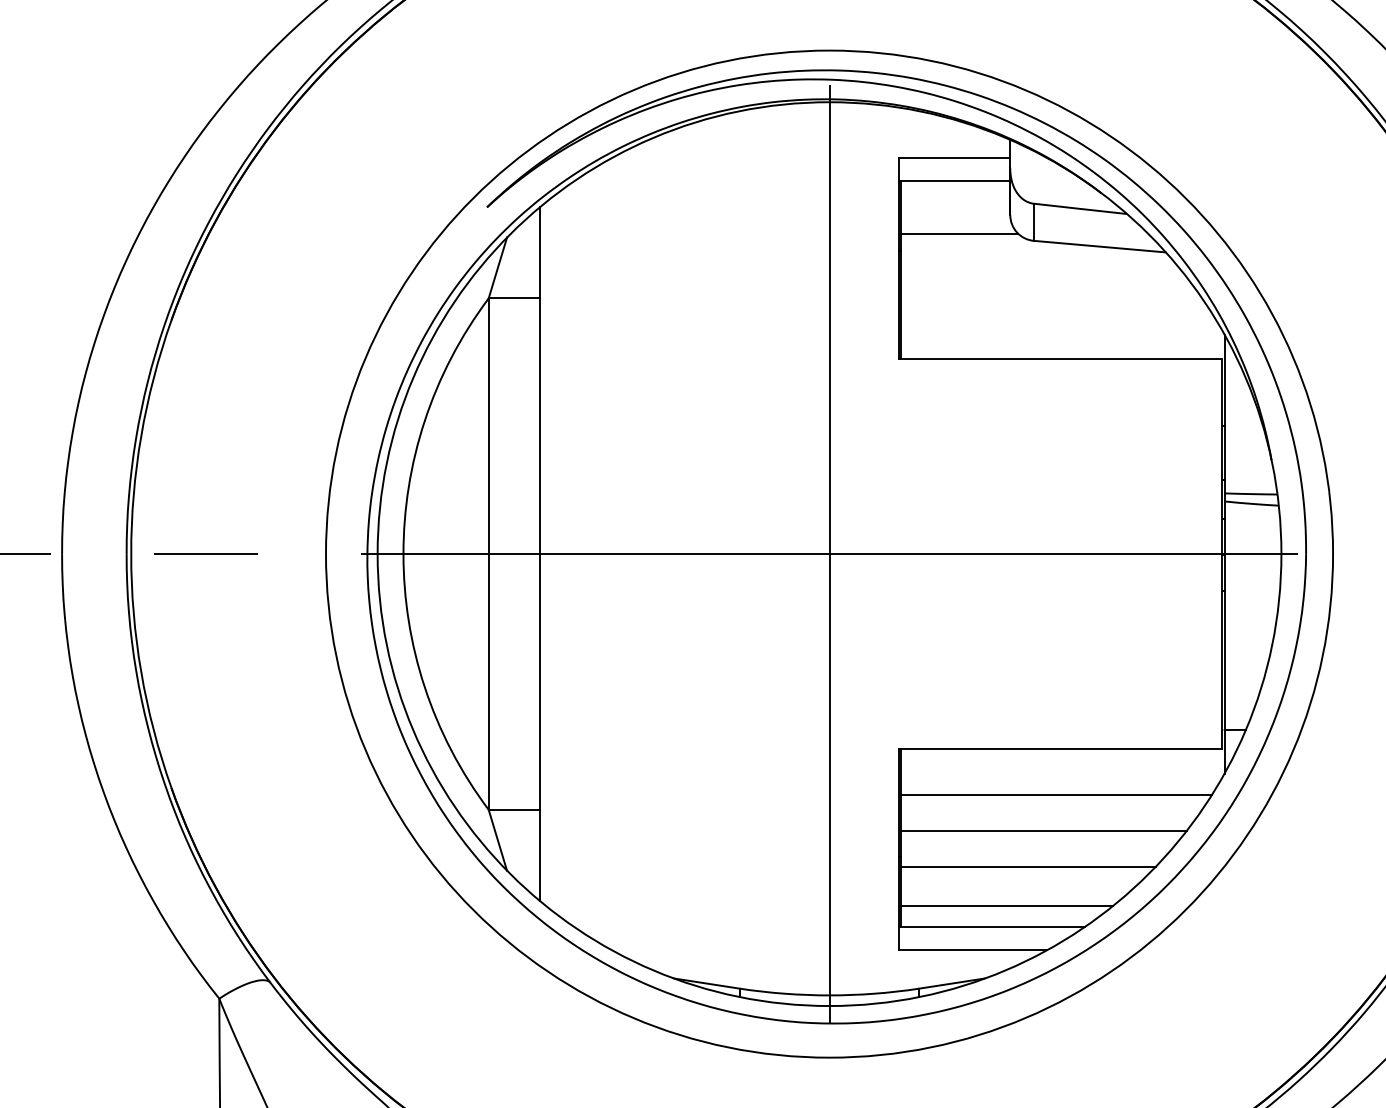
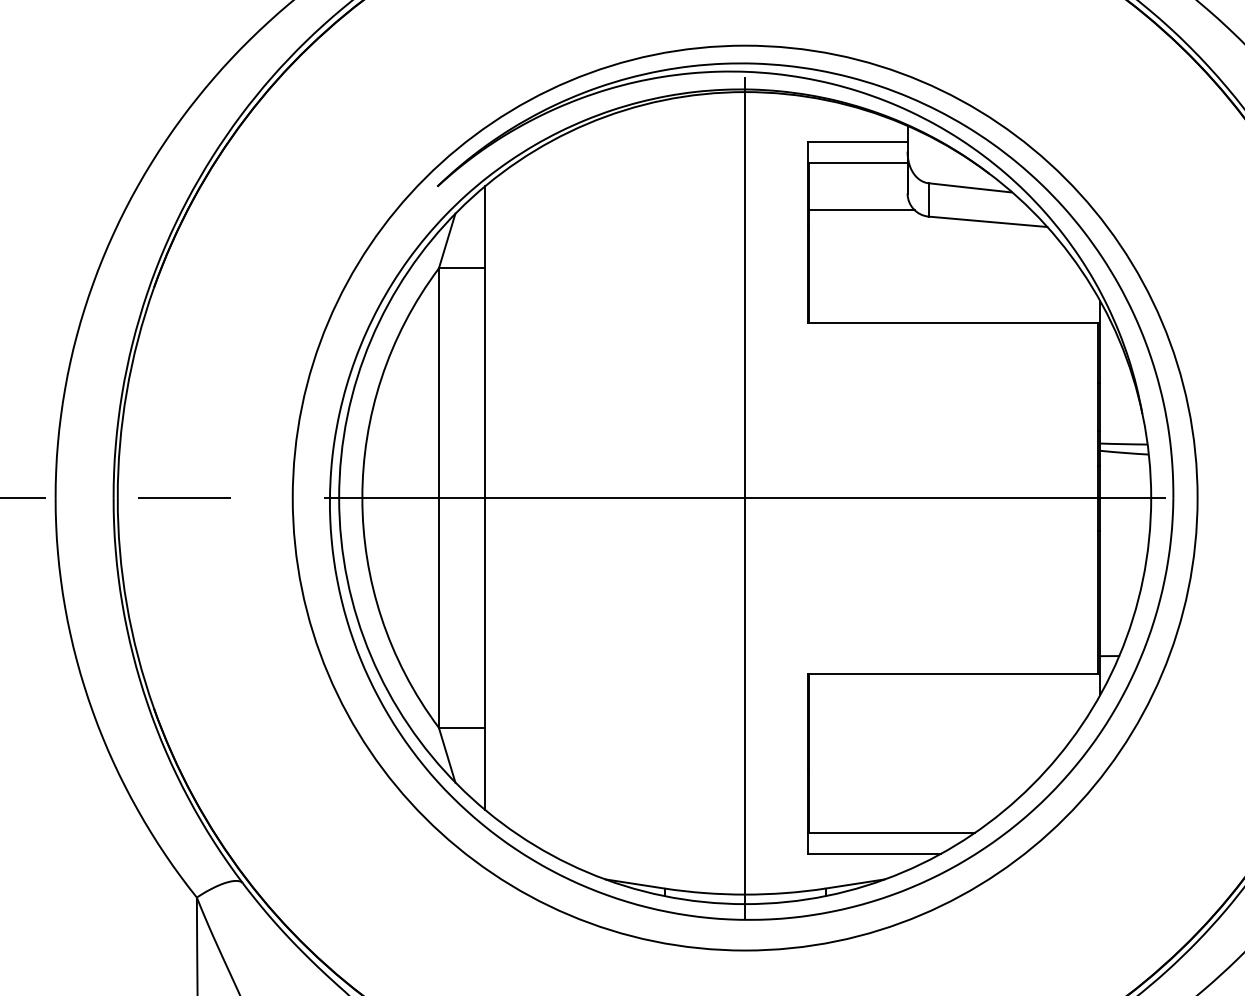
line: (1055, 795) -> (948, 714), removed
line: (1043, 830) -> (937, 746), removed
line: (1027, 867) -> (923, 779), removed
line: (1006, 905) -> (904, 813), removed

